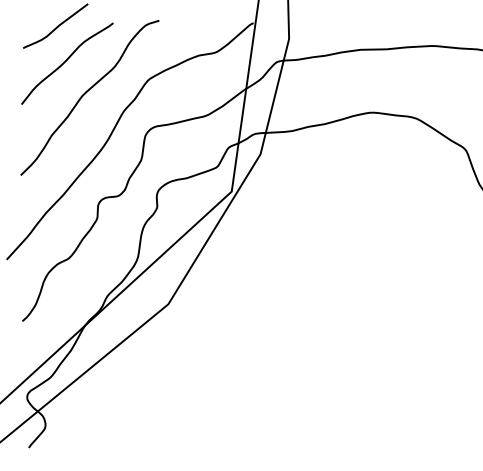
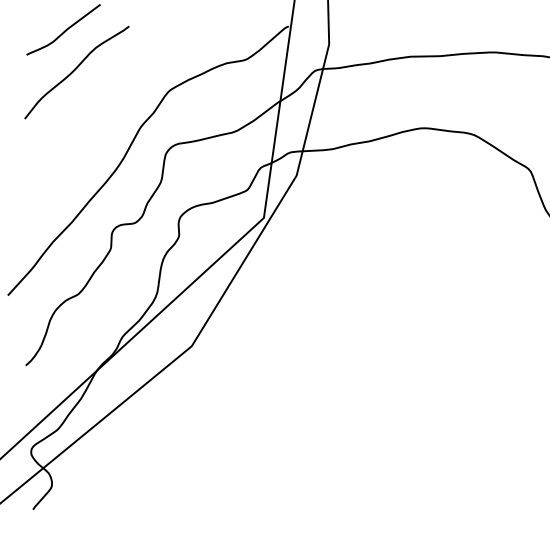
curve: (86, 93) -> (98, 106), removed

